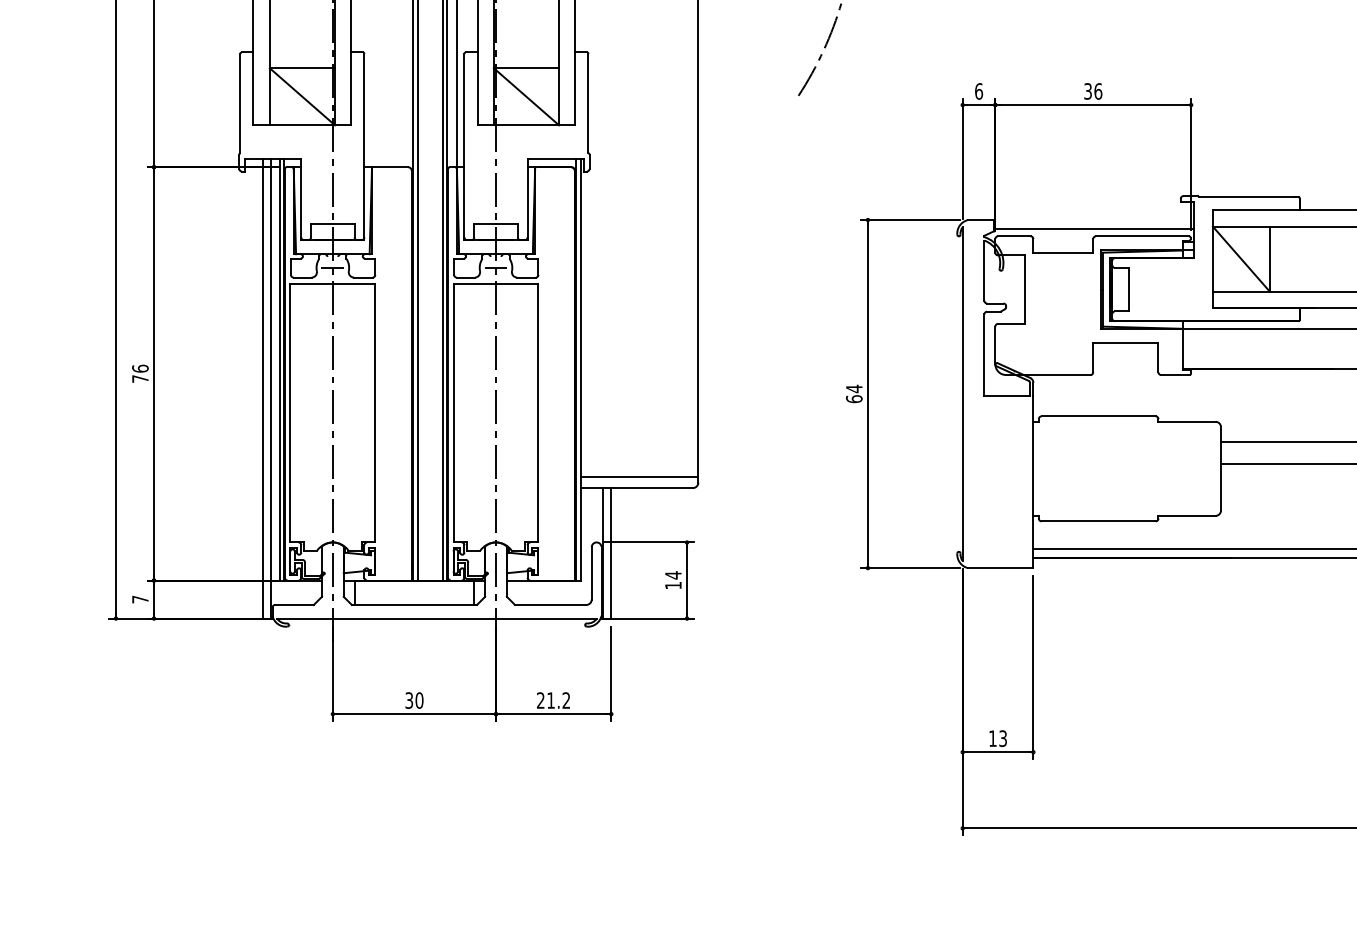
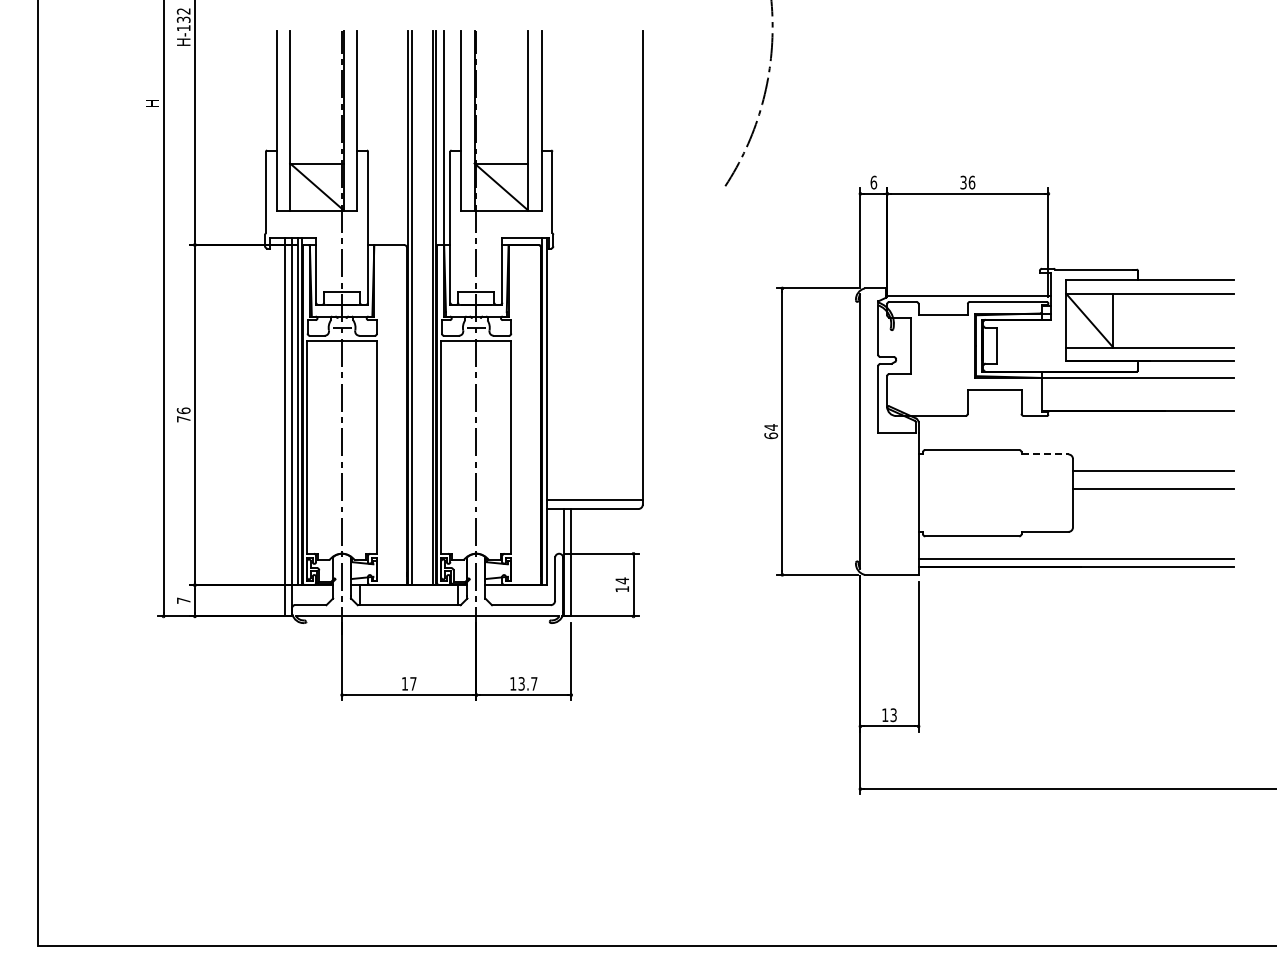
line: (1187, 421) -> (1045, 454), solid -> dashed
text: (413, 700) -> (408, 683), 30 -> 17
text: (553, 700) -> (523, 683), 21.2 -> 13.7

